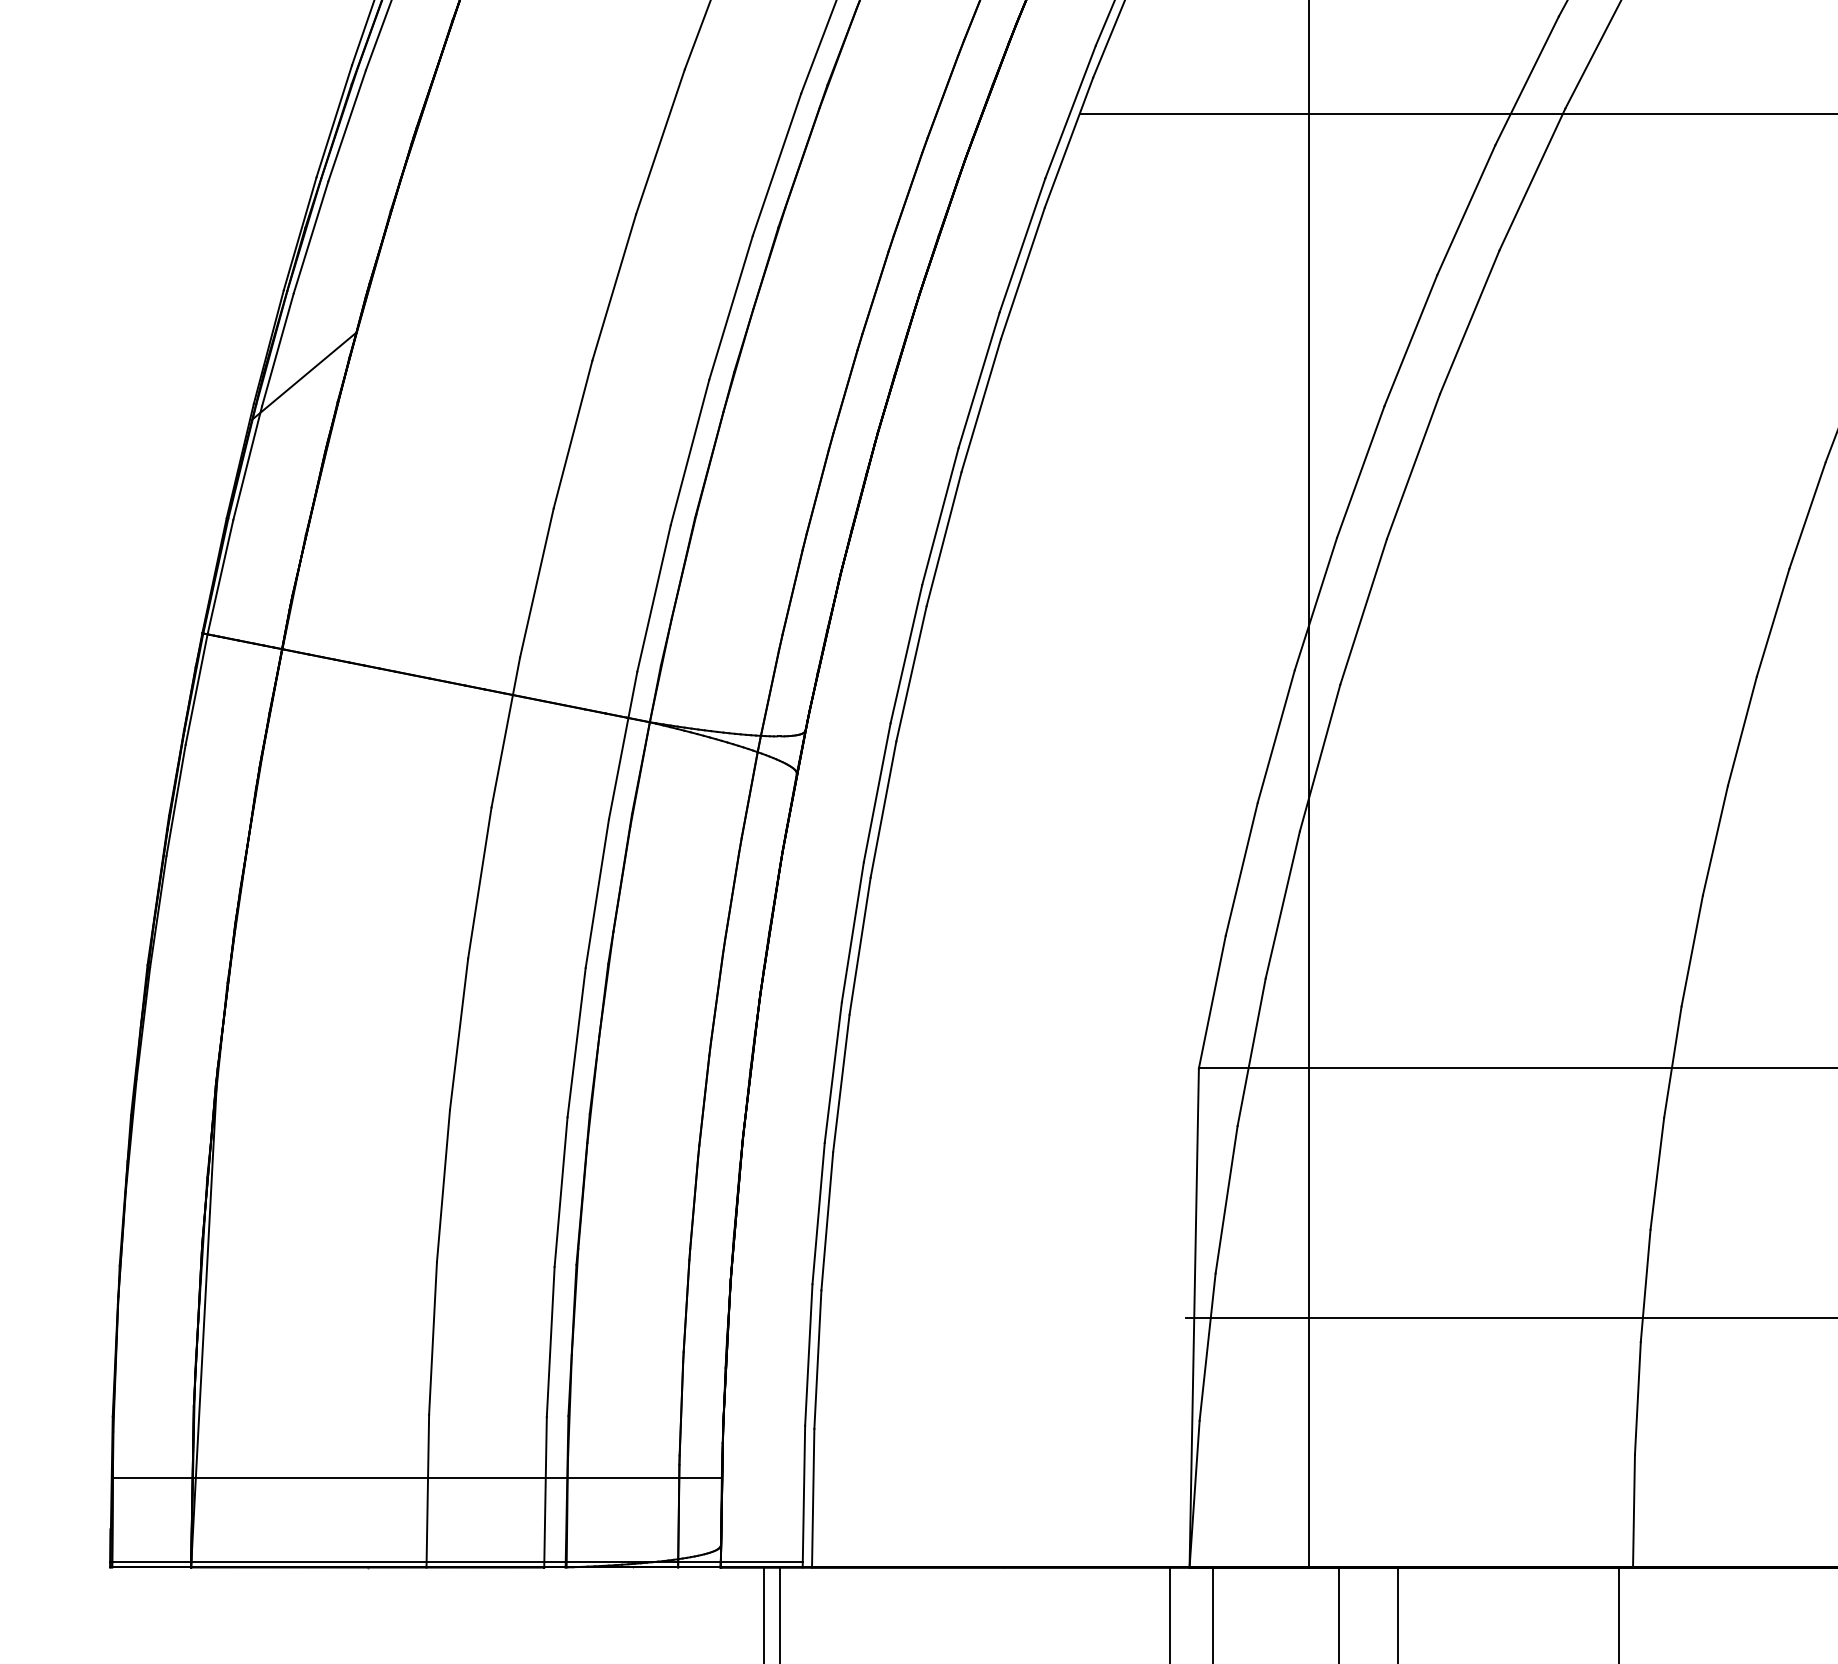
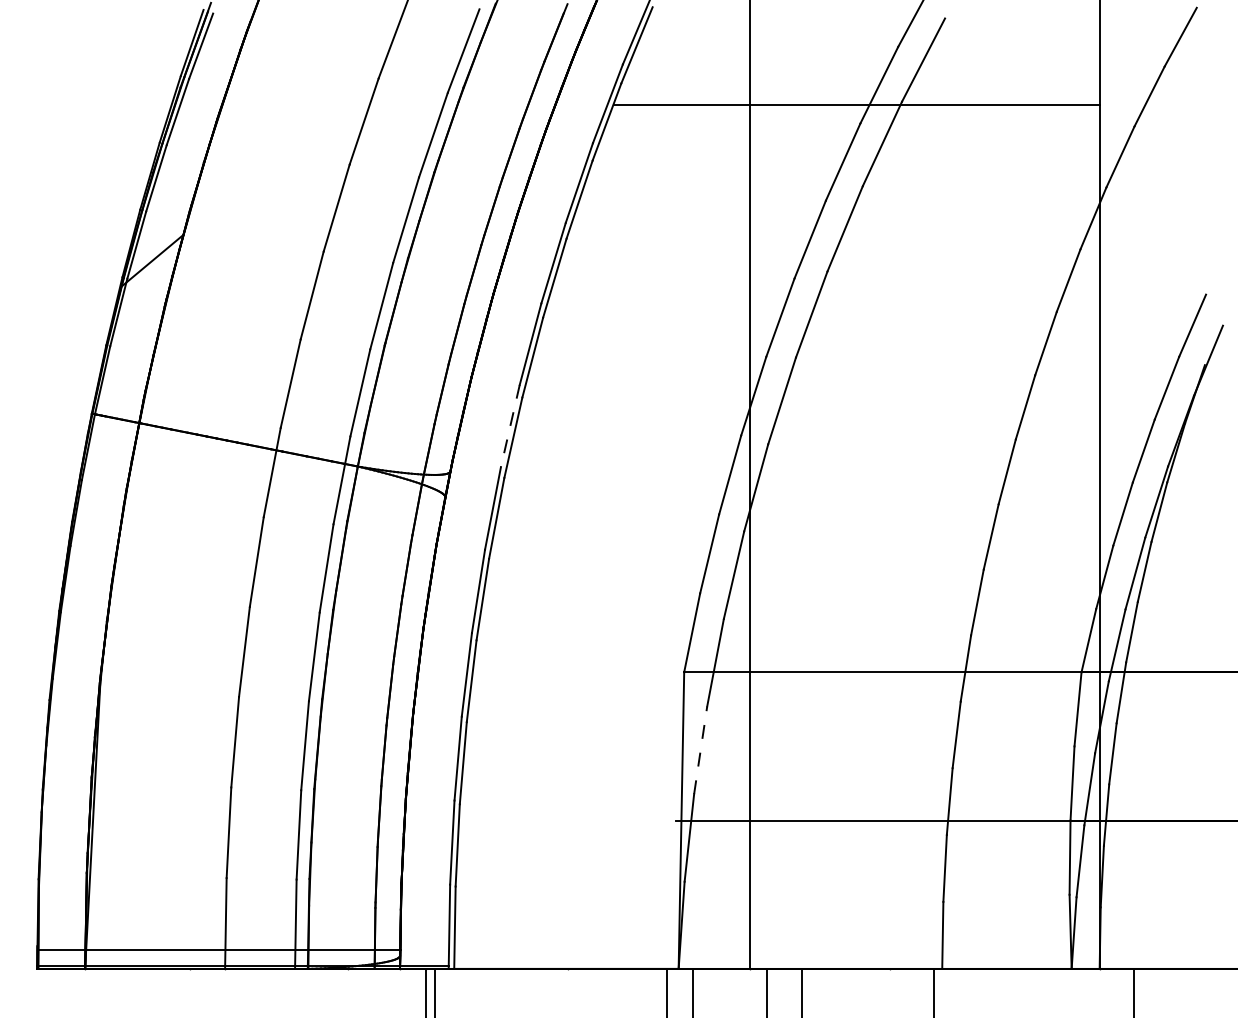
line: (906, 654) -> (510, 426), solid -> dashed
line: (1226, 1198) -> (700, 749), solid -> dashed
line: (417, 1477) -> (219, 949), moved

